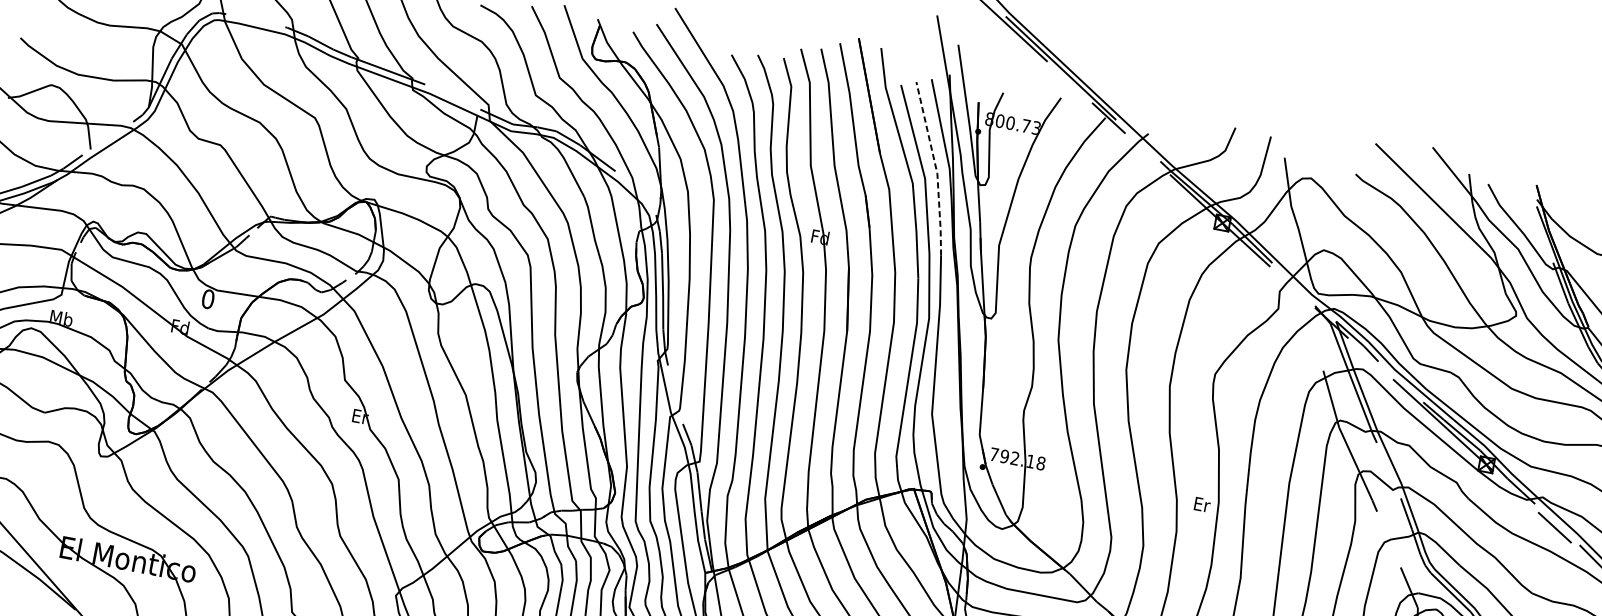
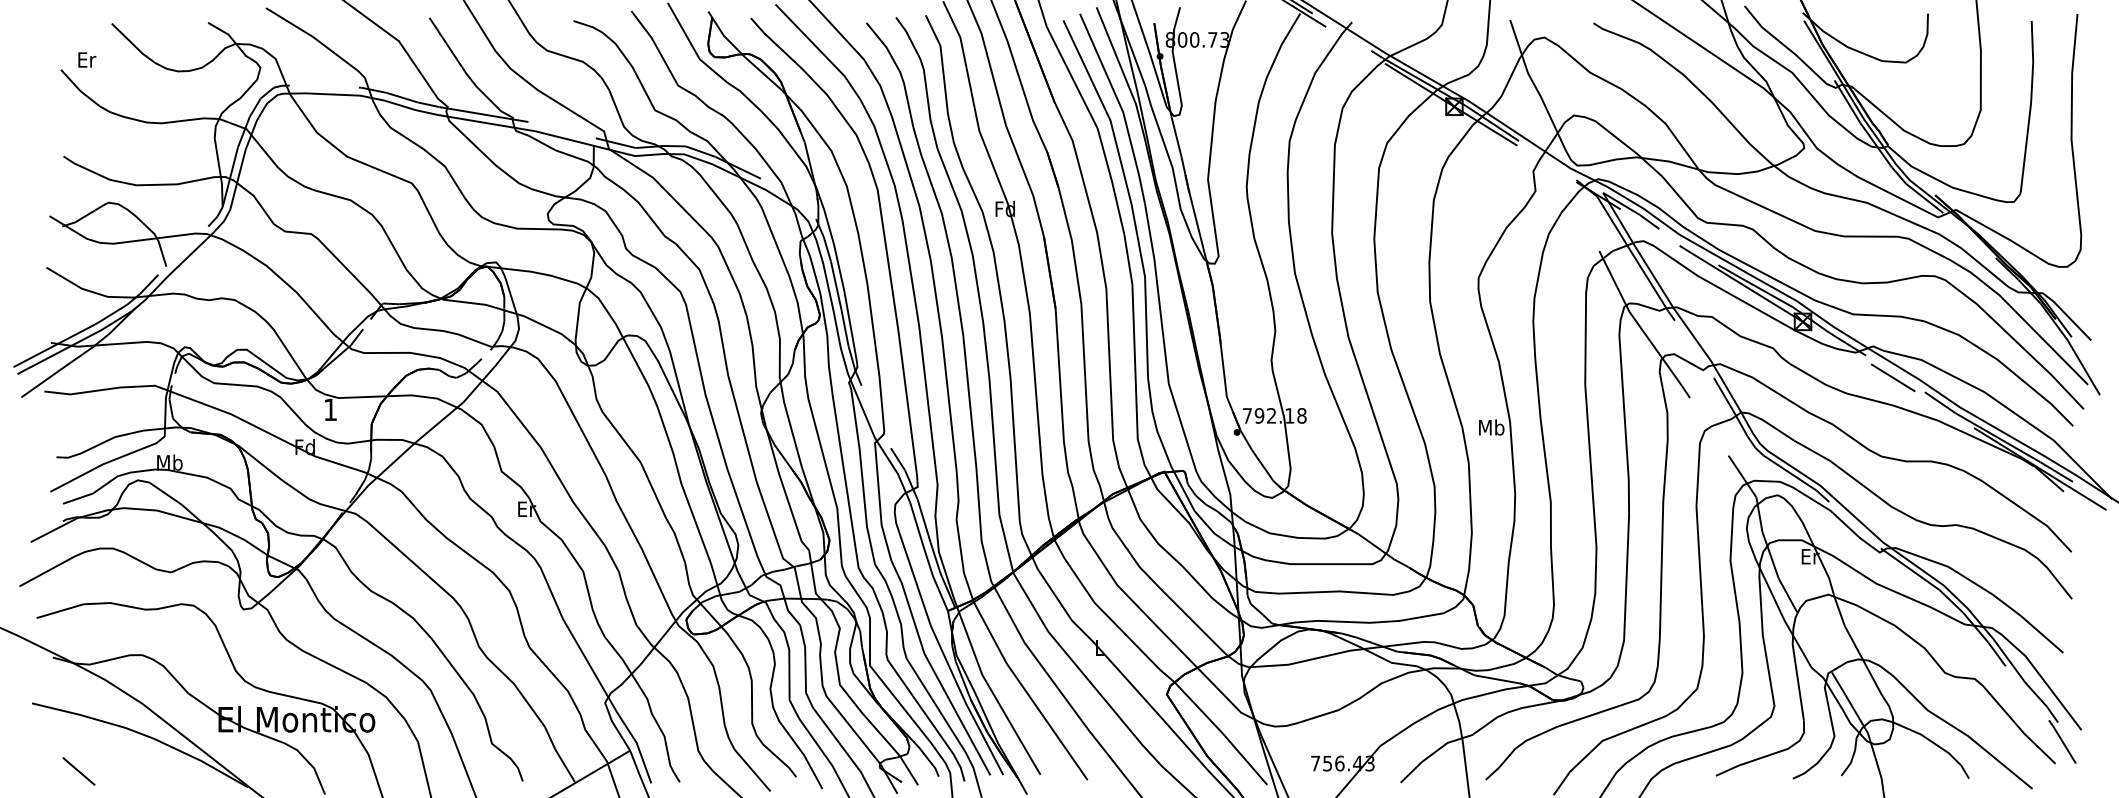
line: (935, 168) -> (1120, 106), dashed -> solid
text: (208, 298) -> (330, 409), 0 -> 1
text: (1201, 504) -> (1491, 427), Er -> Mb

